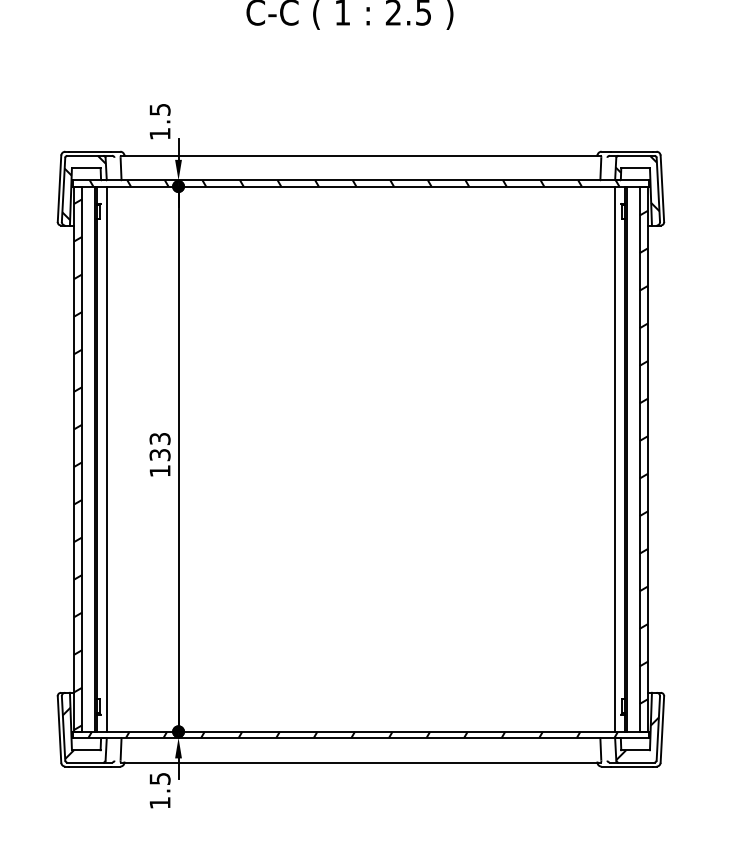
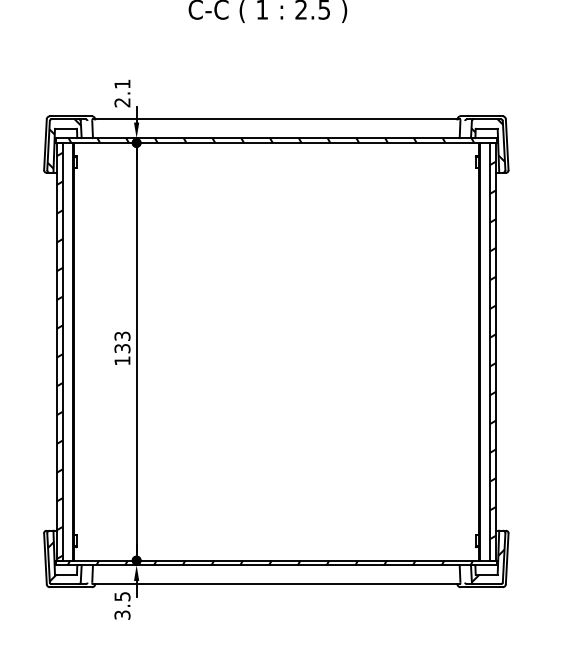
text: (159, 122) -> (122, 93), 1.5 -> 2.1
line: (106, 458) -> (81, 351), removed
line: (615, 458) -> (471, 351), removed
text: (159, 803) -> (122, 615), 1.5 -> 3.5

